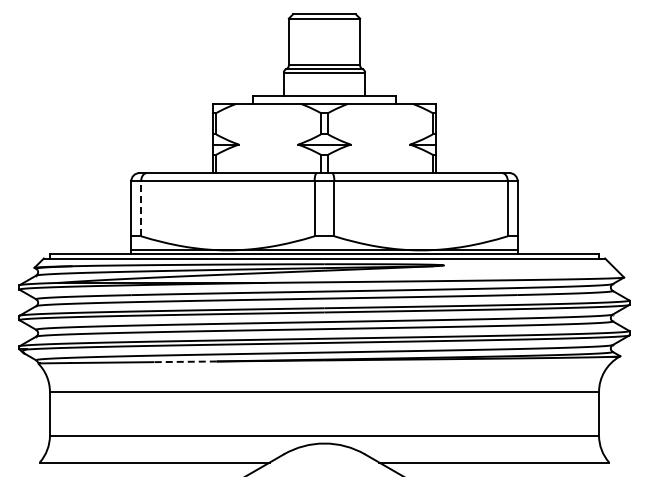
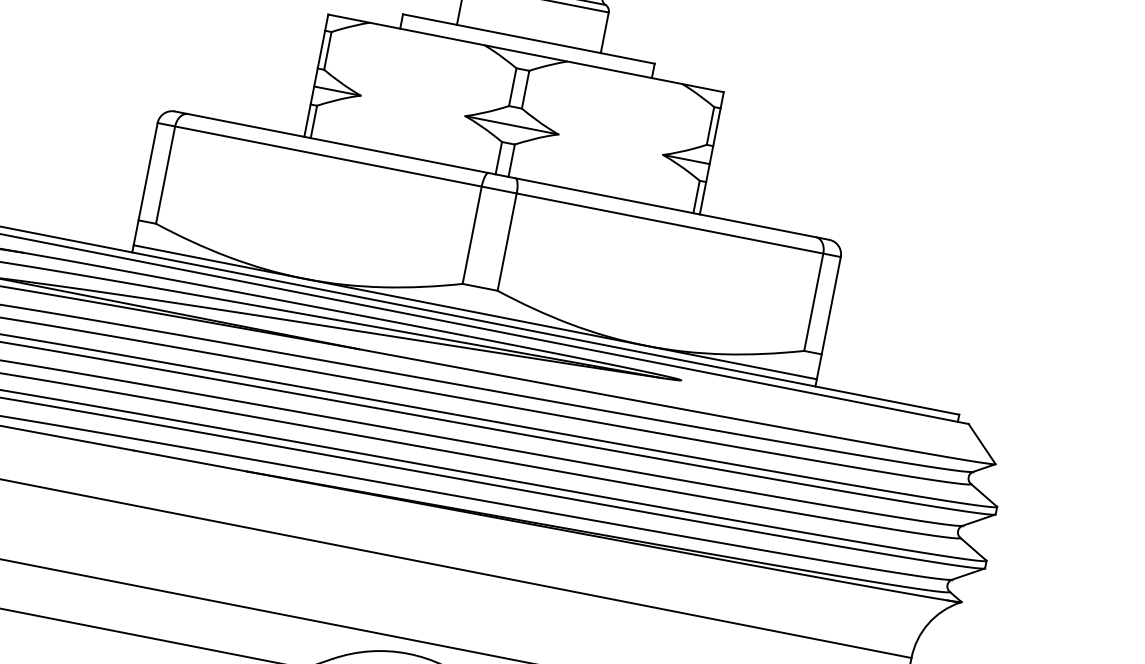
line: (141, 208) -> (166, 174), dashed -> solid
line: (185, 361) -> (190, 460), dashed -> solid

